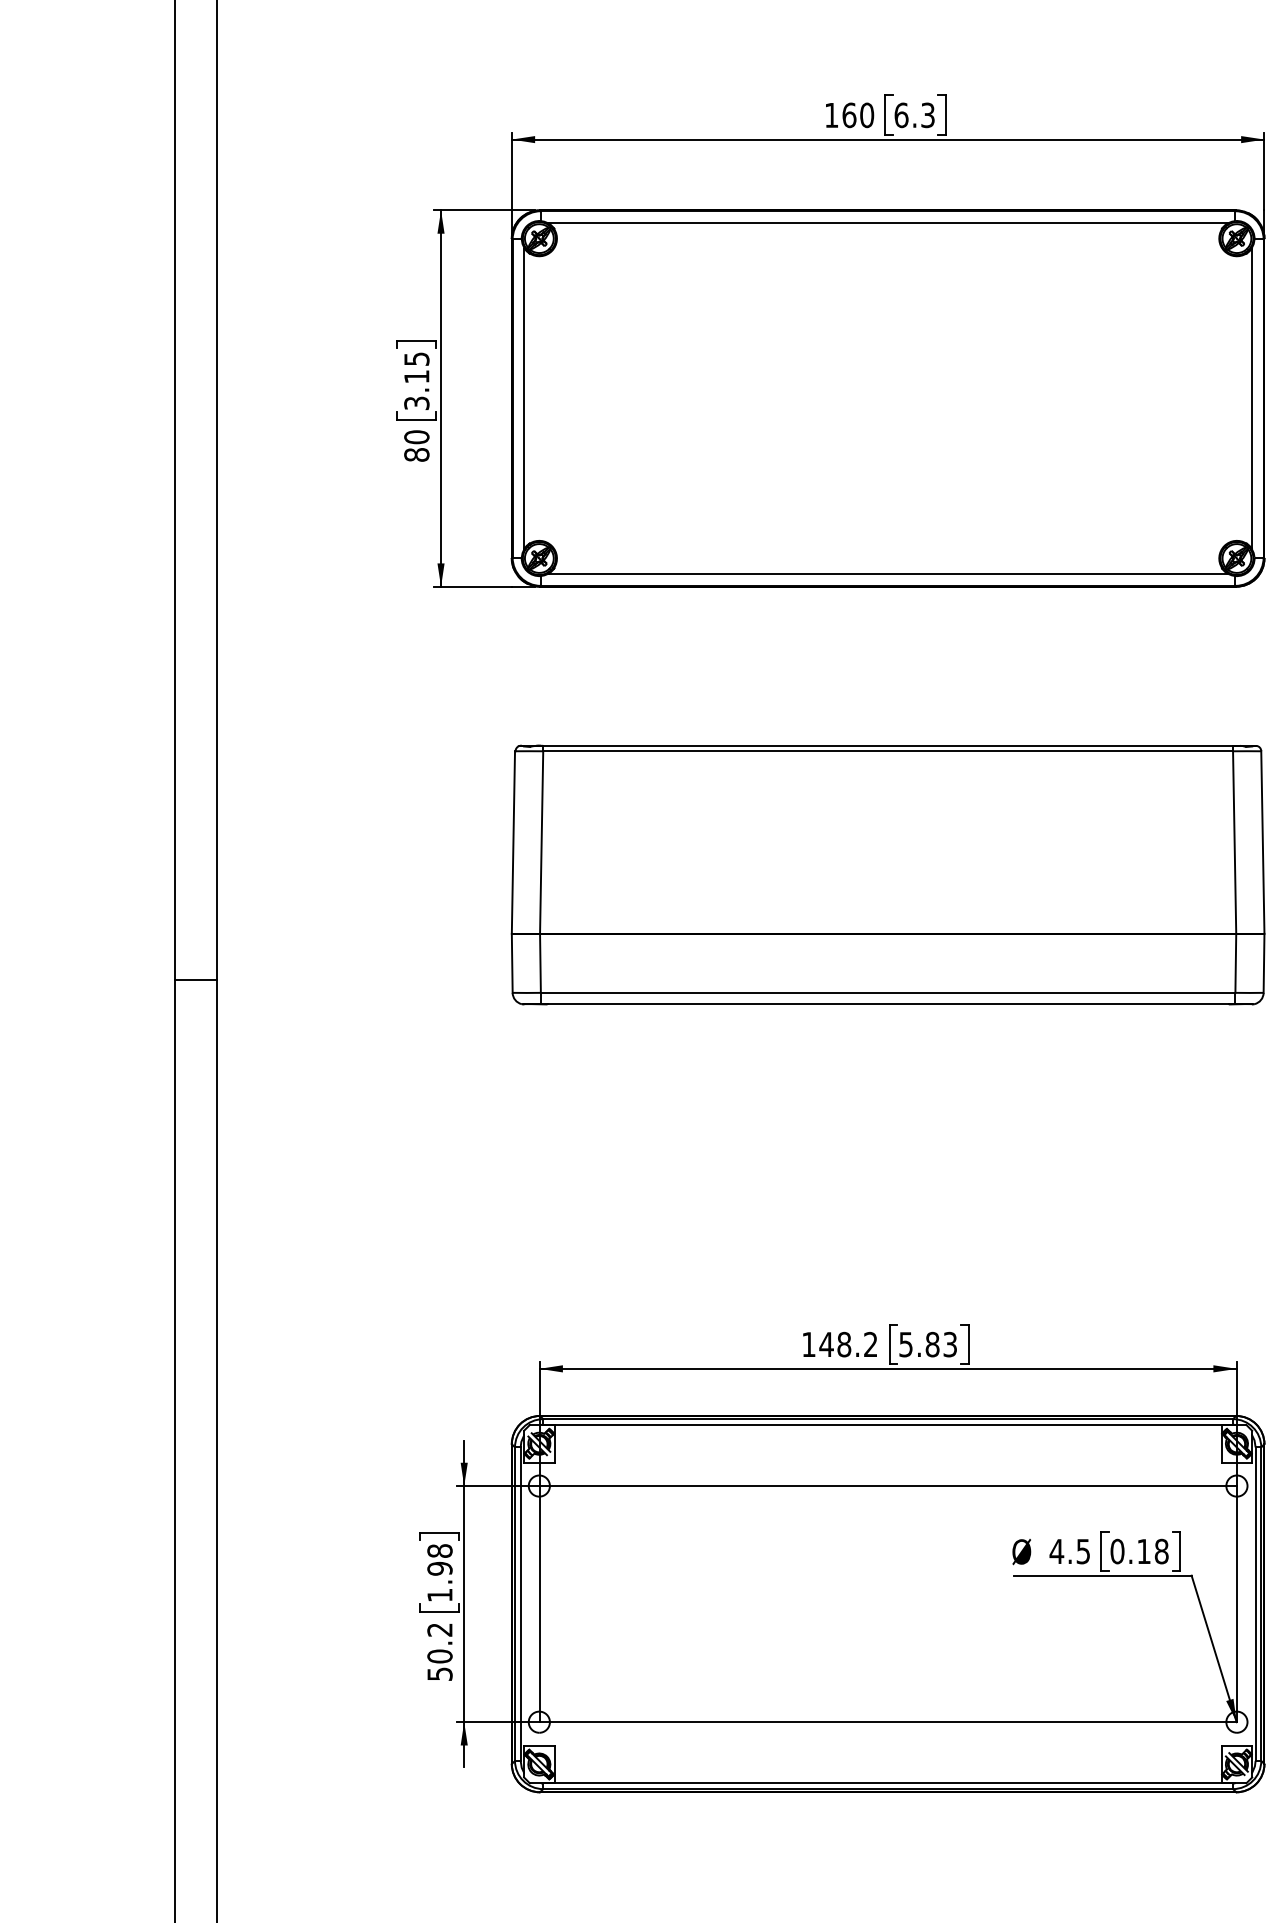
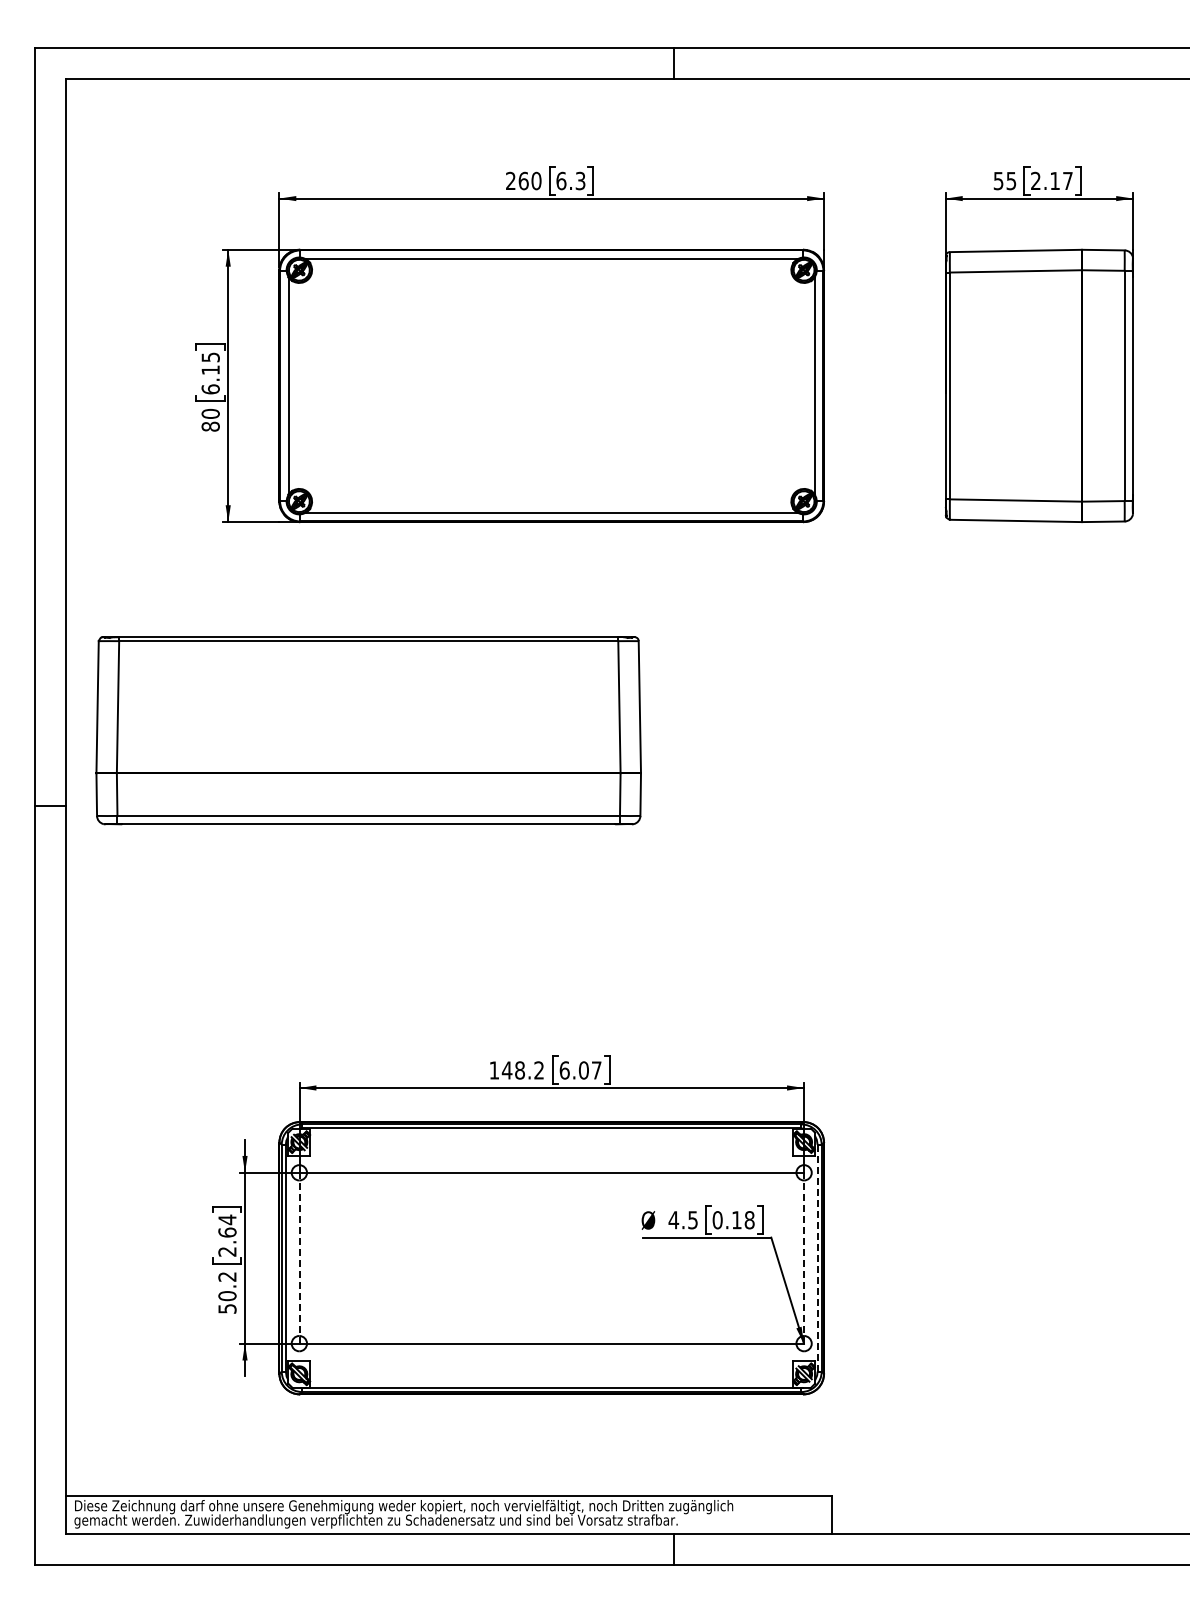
text: (831, 114) -> (510, 180), 160 -> 260
text: (416, 403) -> (210, 389), 3.15 -> 6.15
part: (887, 874) -> (368, 730), moved
text: (927, 1344) -> (580, 1070), 5.83 -> 6.07
text: (440, 1572) -> (227, 1235), 1.98 -> 2.64
line: (539, 1603) -> (299, 1257), solid -> dashed
line: (1236, 1603) -> (803, 1257), solid -> dashed
line: (1255, 1603) -> (817, 1257), solid -> dashed

